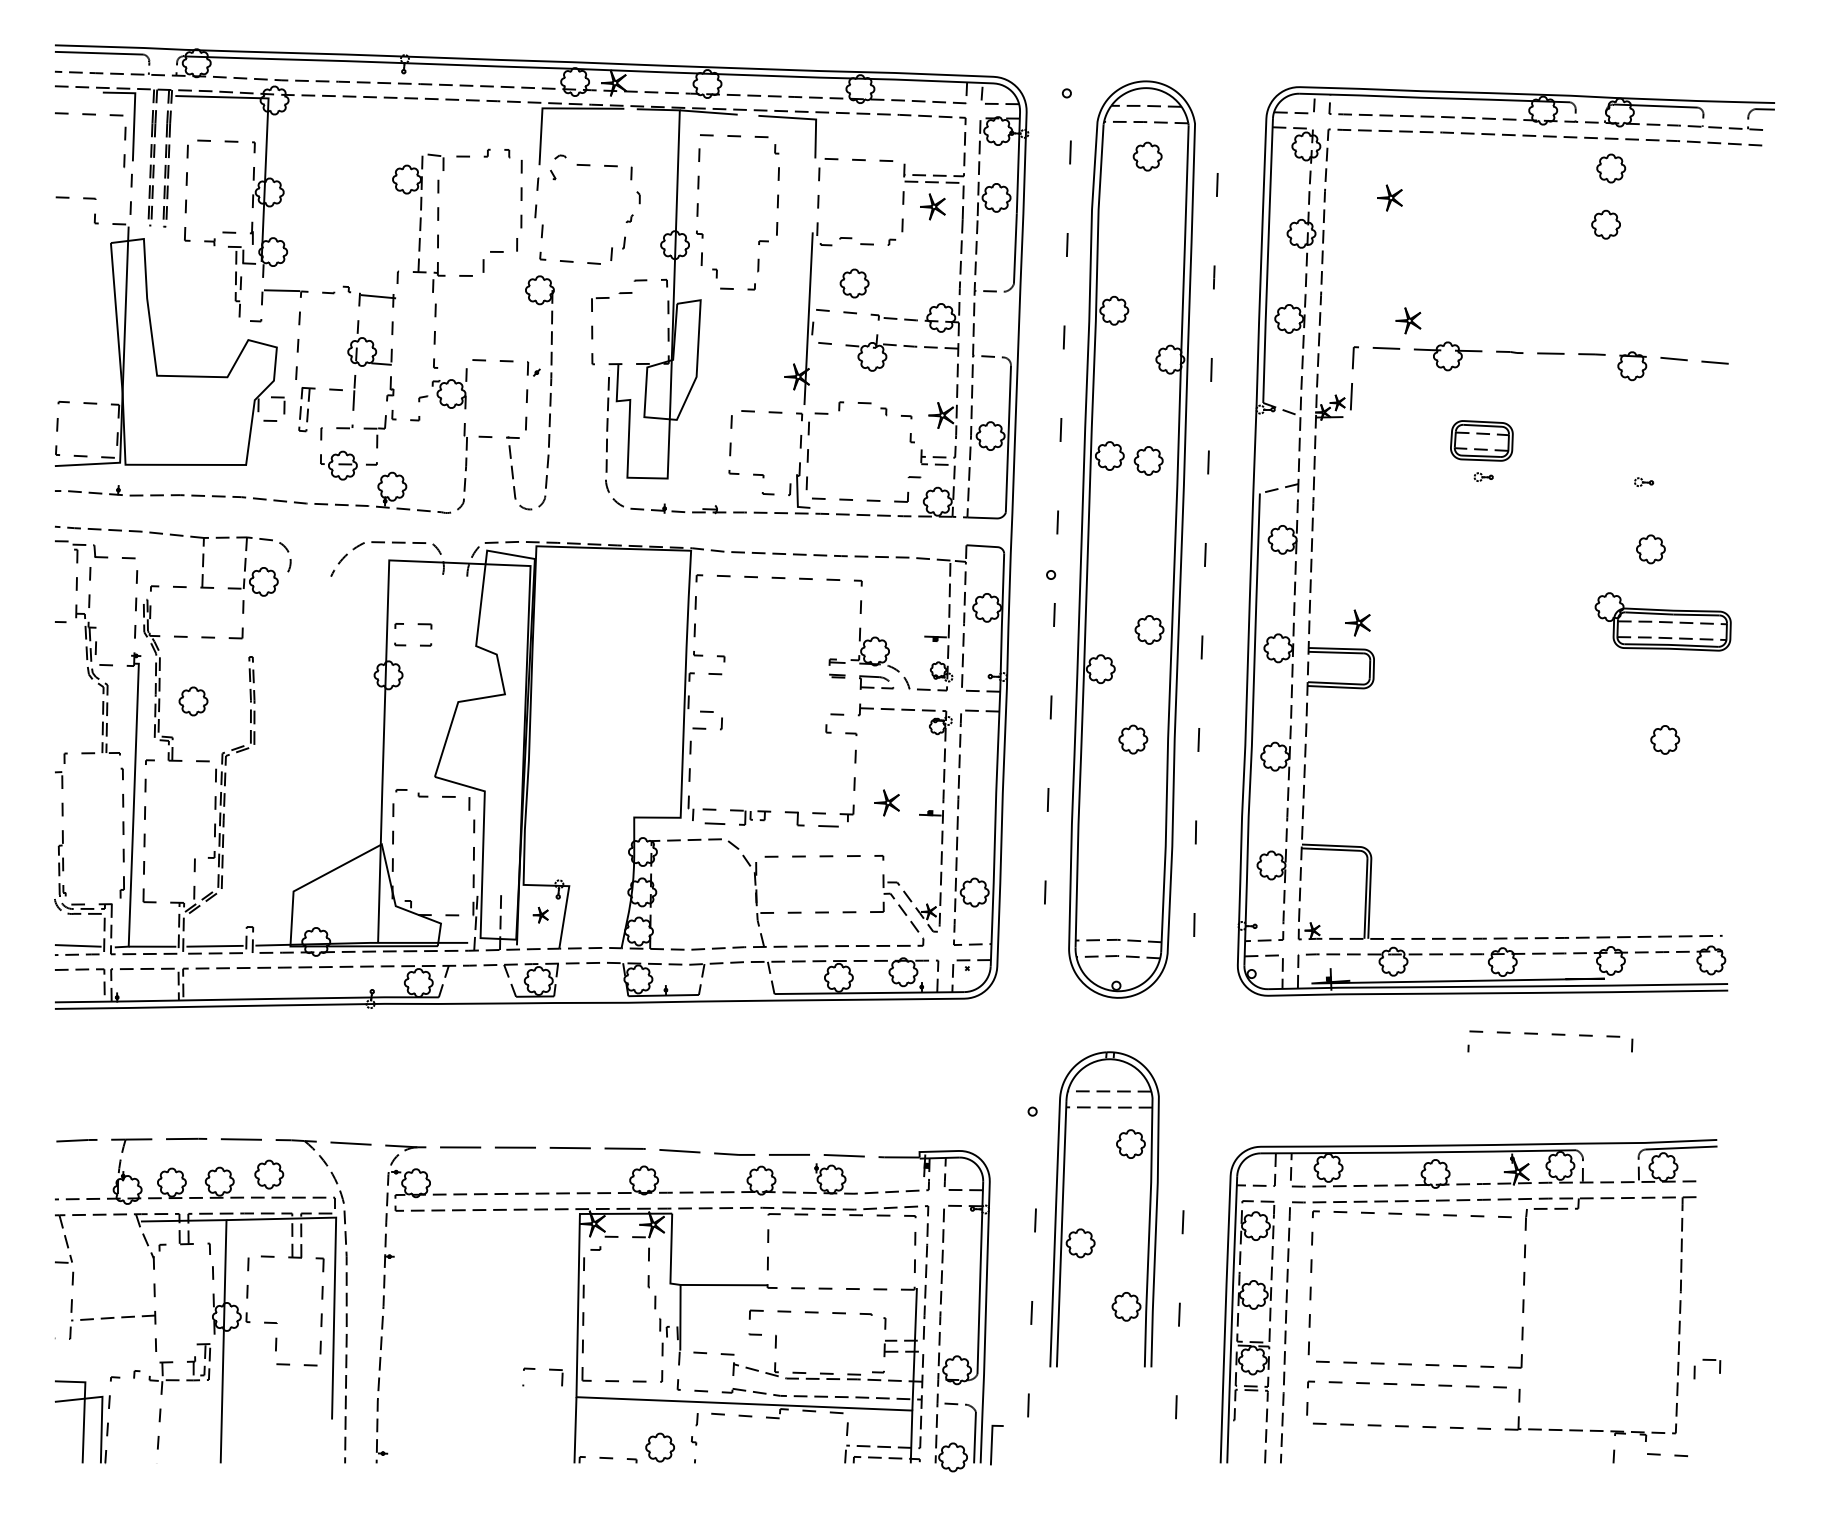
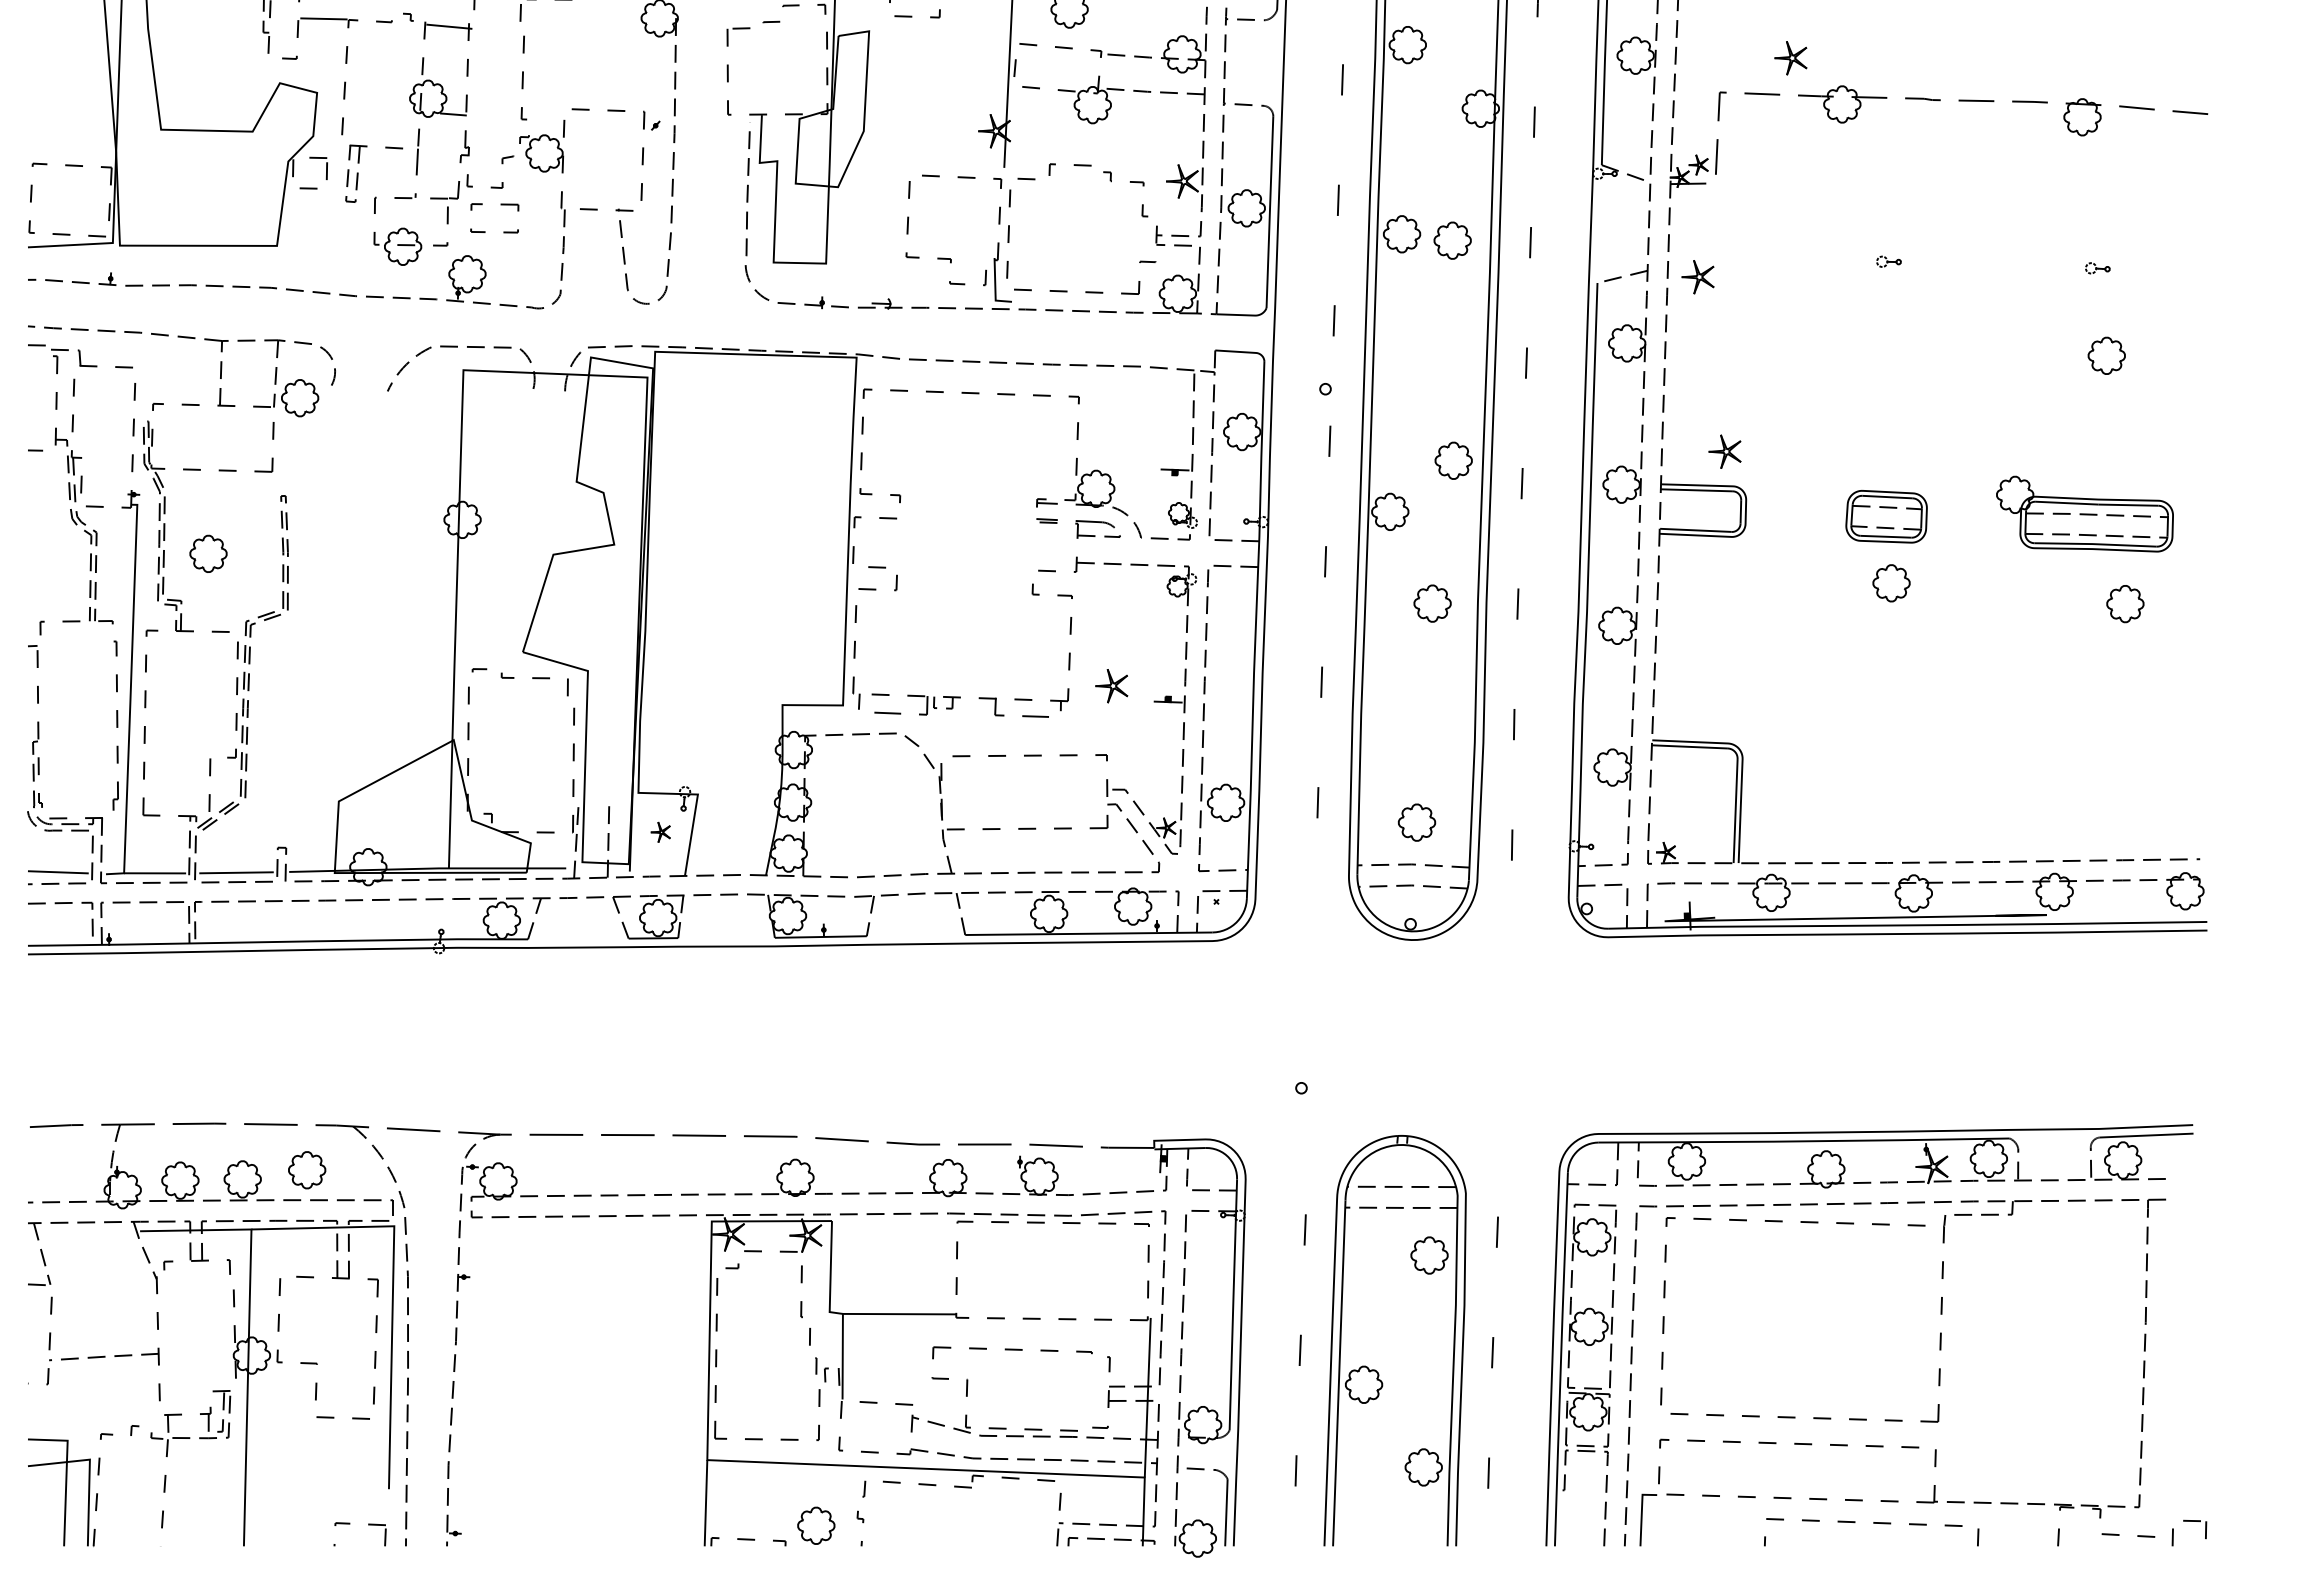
part: (1481, 440) -> (1886, 516), moved
part: (1336, 488) -> (1697, 276), added
part: (1662, 621) -> (2084, 513), moved
part: (418, 625) -> (501, 206), moved
part: (1485, 723) -> (1891, 582), added
part: (1121, 907) -> (1417, 822), added
line: (1552, 1035) -> (1874, 1524), moved
part: (1089, 1231) -> (1375, 1369), moved
part: (1707, 1360) -> (2189, 1521), moved
part: (549, 1370) -> (368, 1525), moved
line: (992, 1444) -> (1642, 1519), moved

